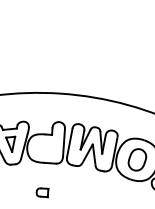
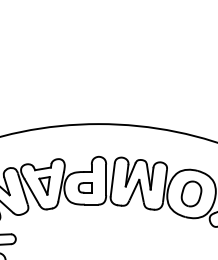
part: (41, 192) -> (84, 187), moved

